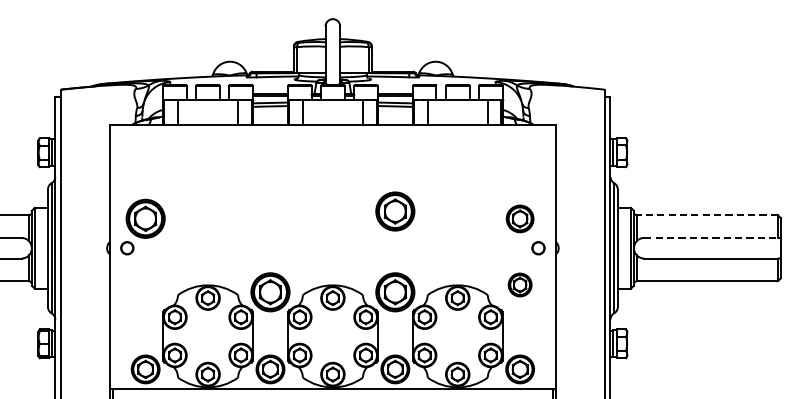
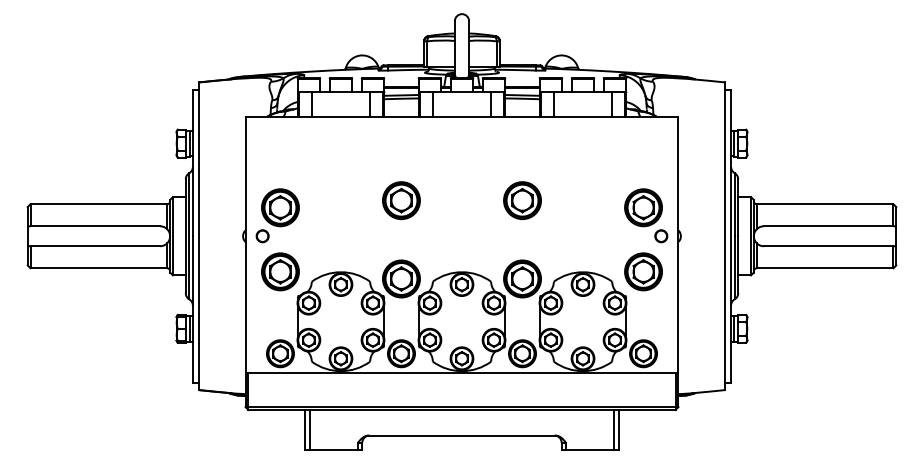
part: (270, 211) -> (401, 200), added
line: (706, 215) -> (824, 204), dashed -> solid
part: (520, 218) -> (643, 207), size x1.43
line: (710, 238) -> (828, 226), dashed -> solid
part: (145, 284) -> (280, 271), added
part: (520, 284) -> (643, 271), size x1.67

